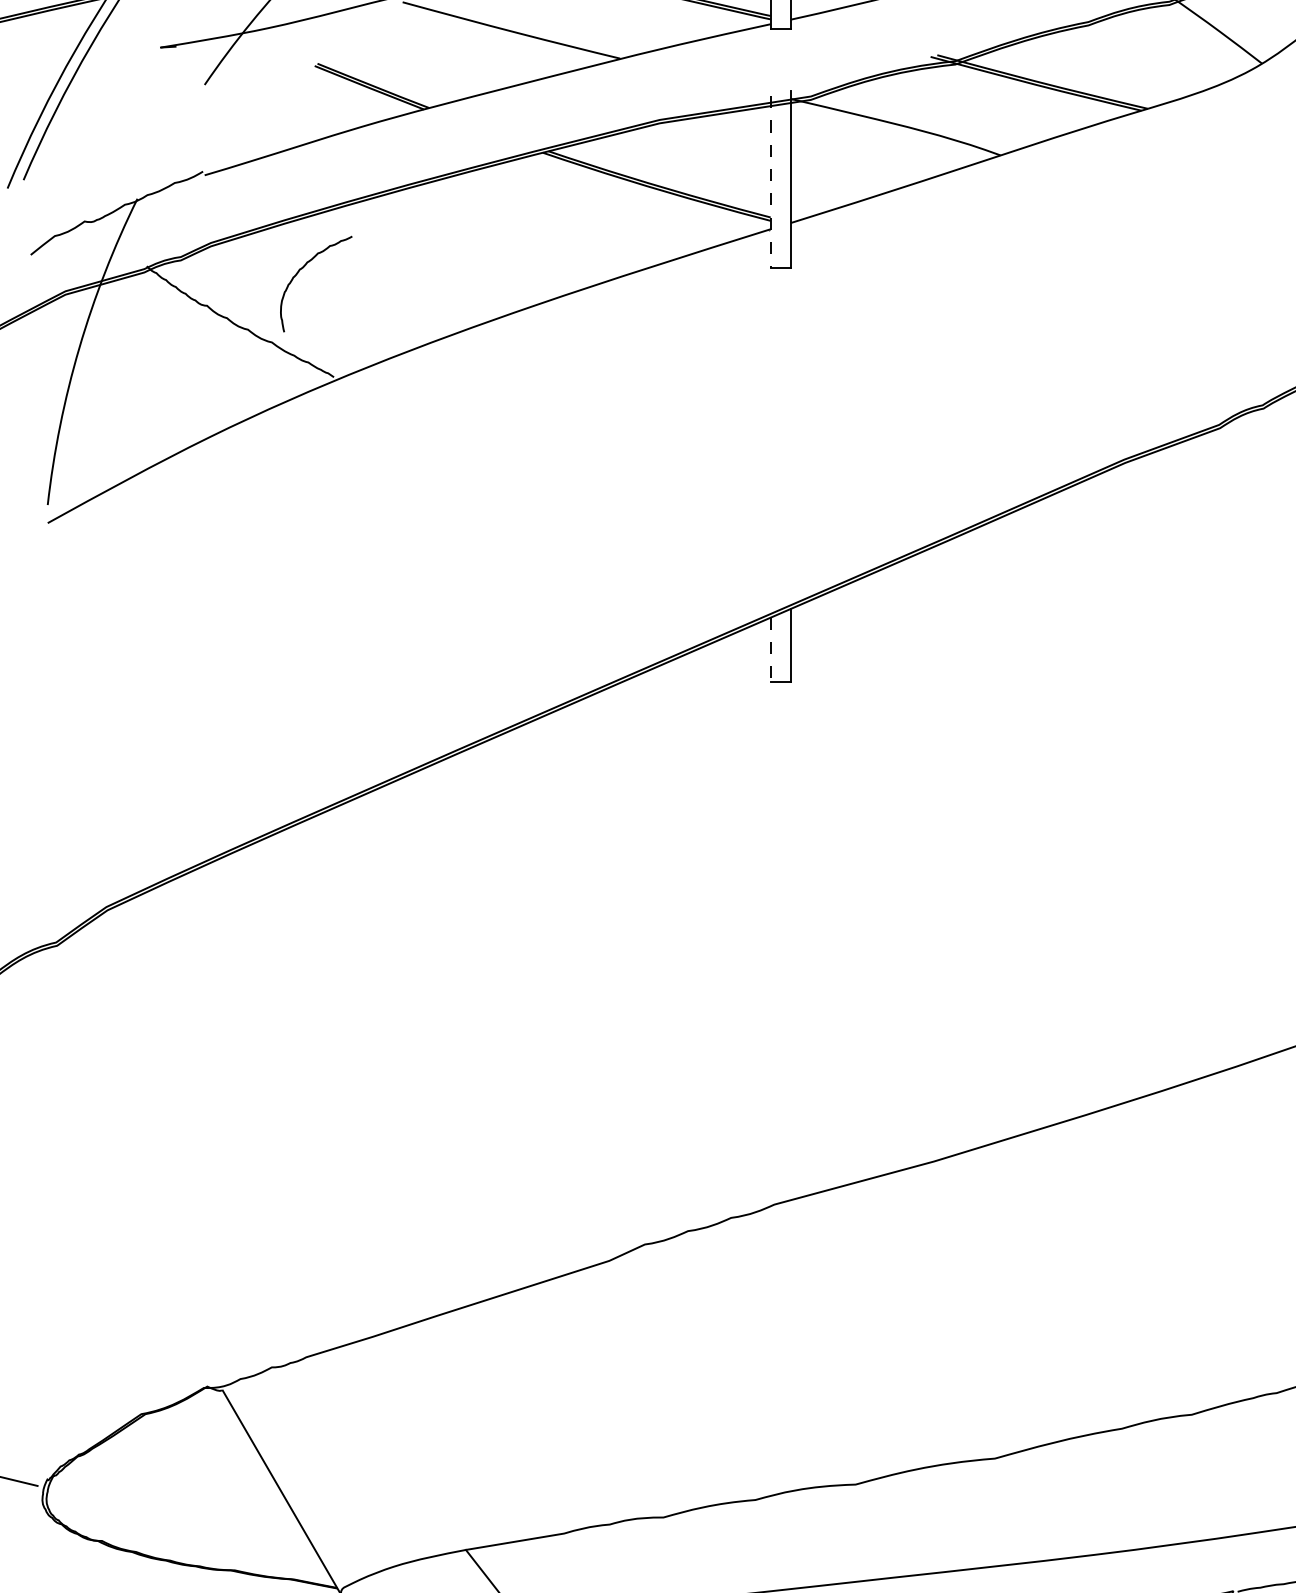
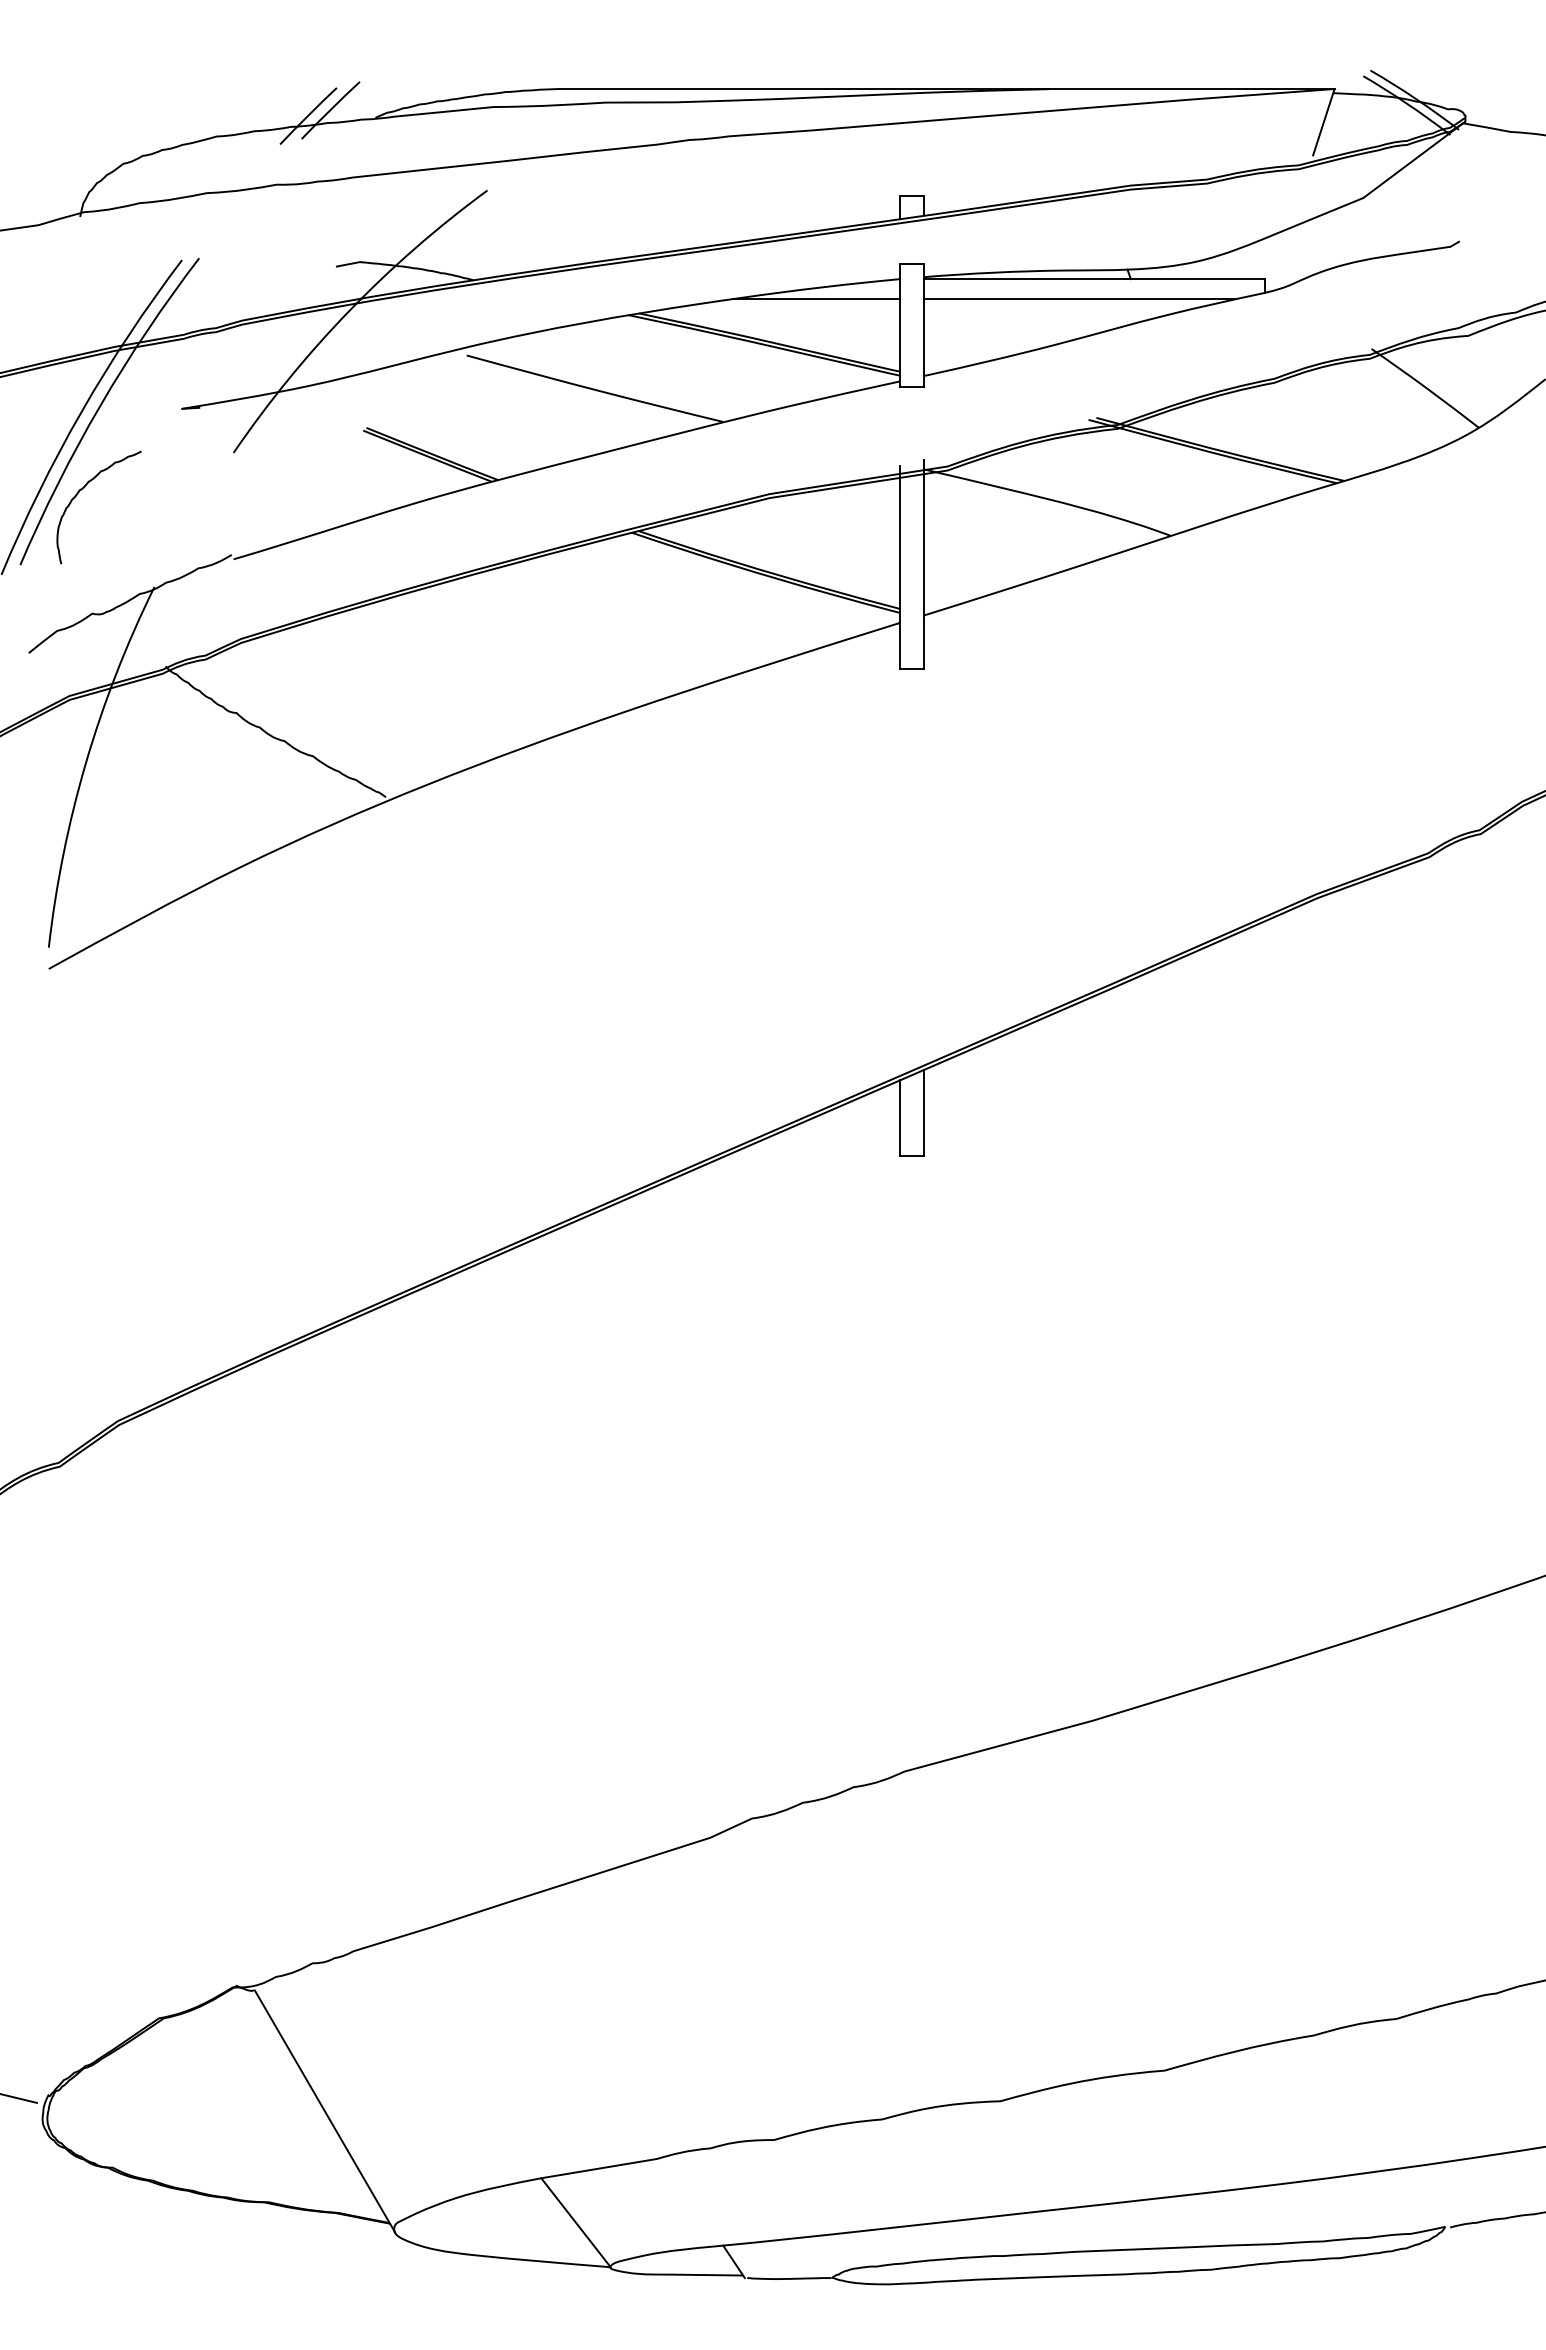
line: (770, 182) -> (900, 567), dashed -> solid
curve: (303, 268) -> (84, 488), moved
line: (770, 650) -> (900, 1118), dashed -> solid

